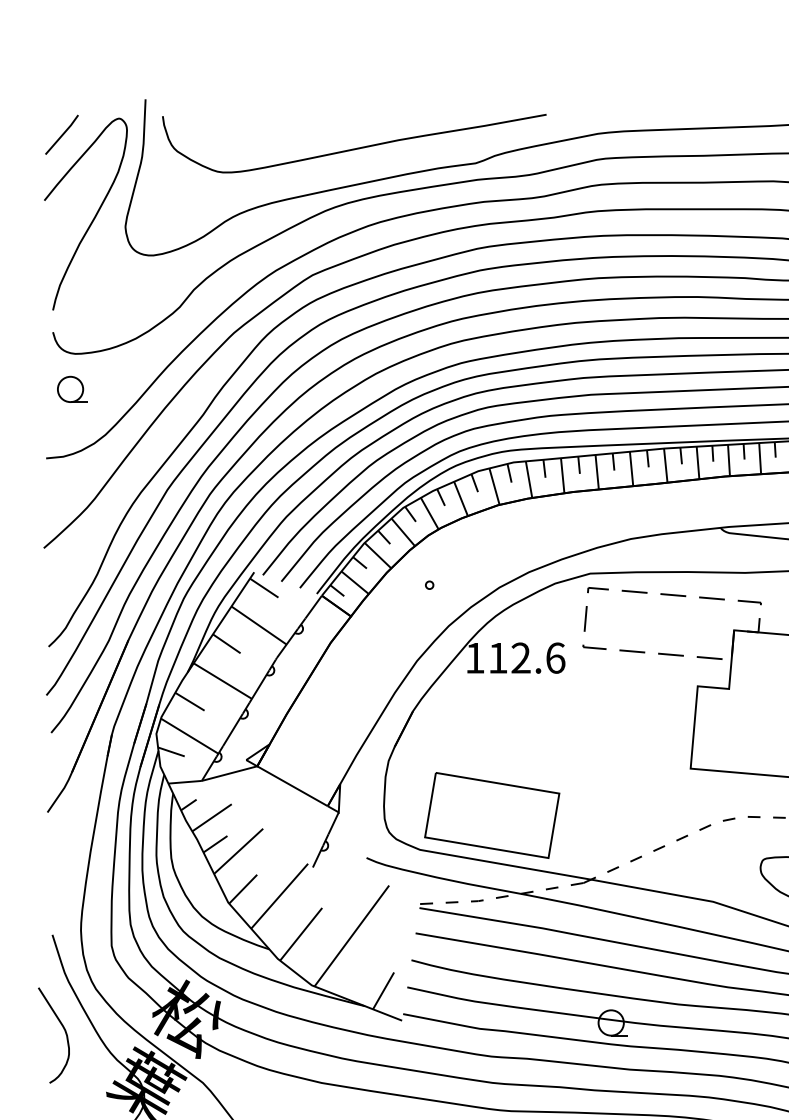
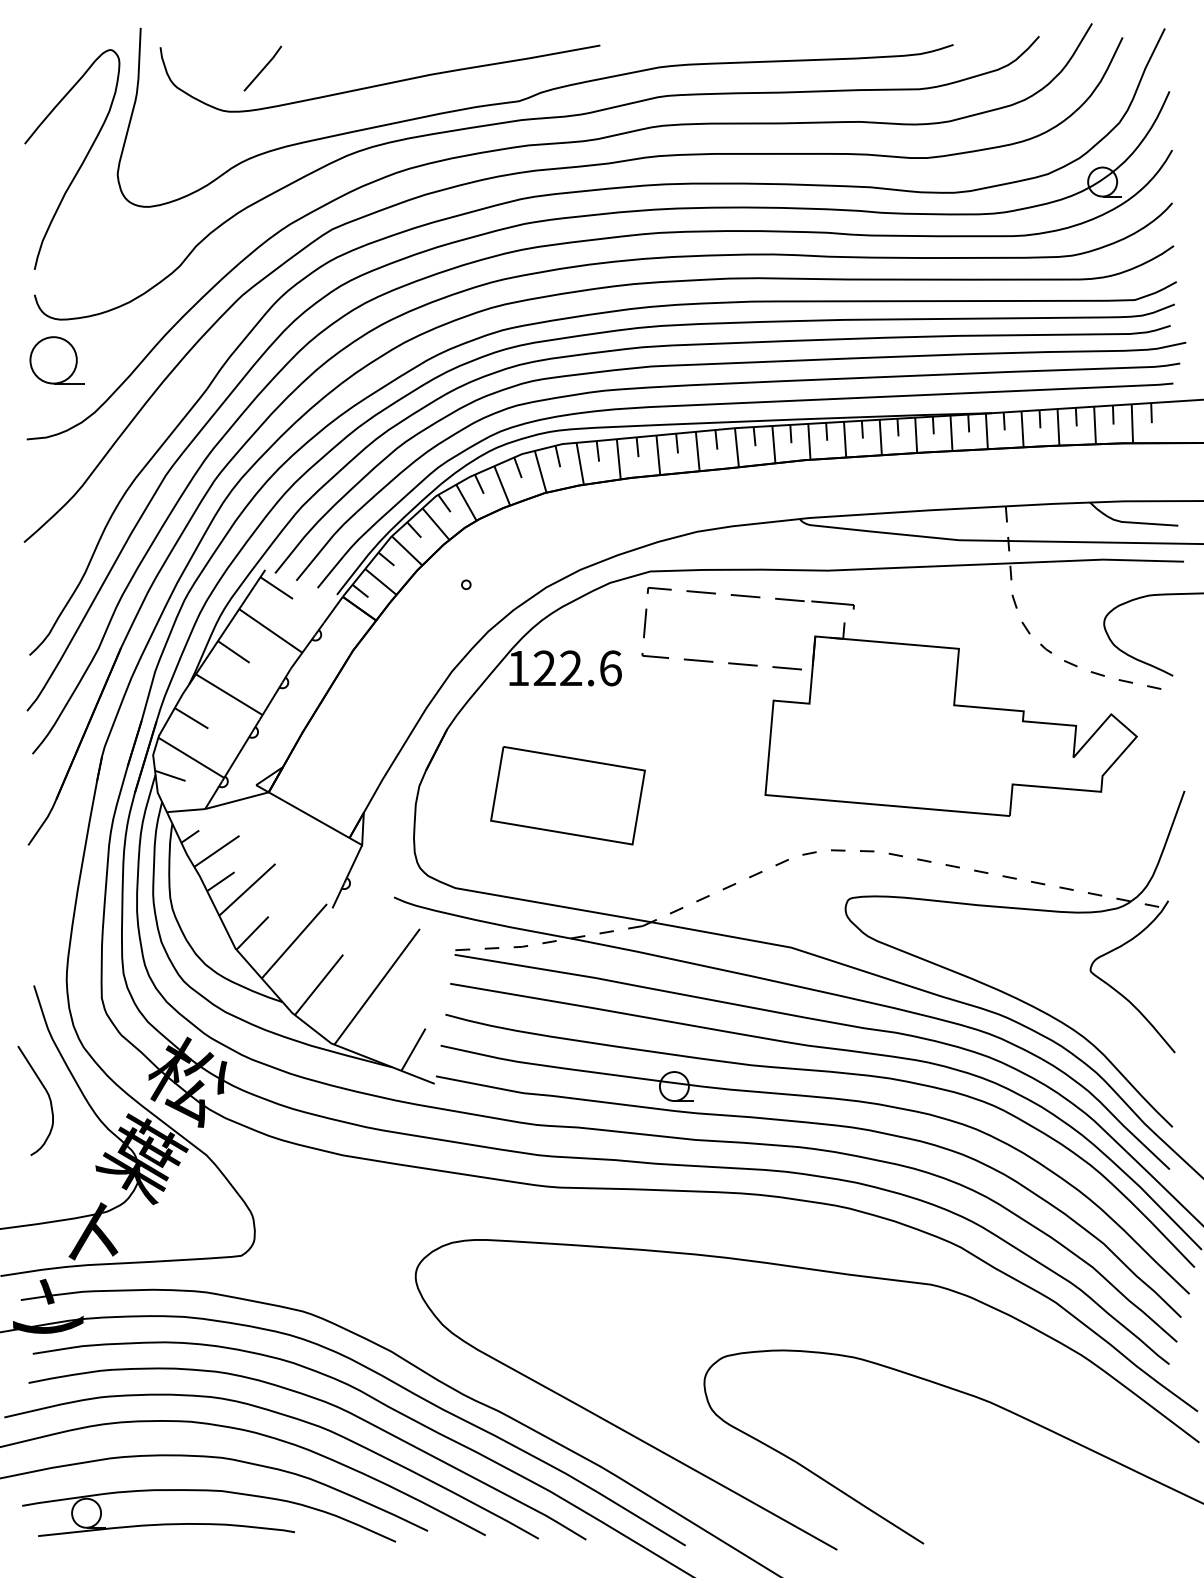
line: (61, 134) -> (262, 68), moved
part: (72, 389) -> (56, 360), size x1.6
part: (749, 602) -> (832, 604), size x1.6
text: (497, 657) -> (544, 667), 112.6 -> 122.6
part: (491, 815) -> (567, 795), moved

